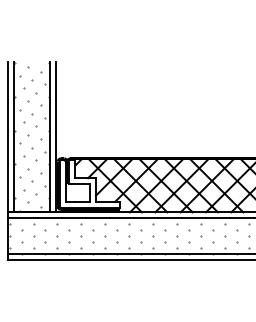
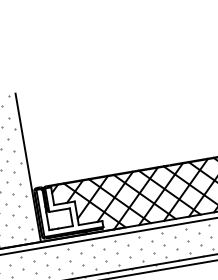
line: (49, 136) -> (21, 168), removed

